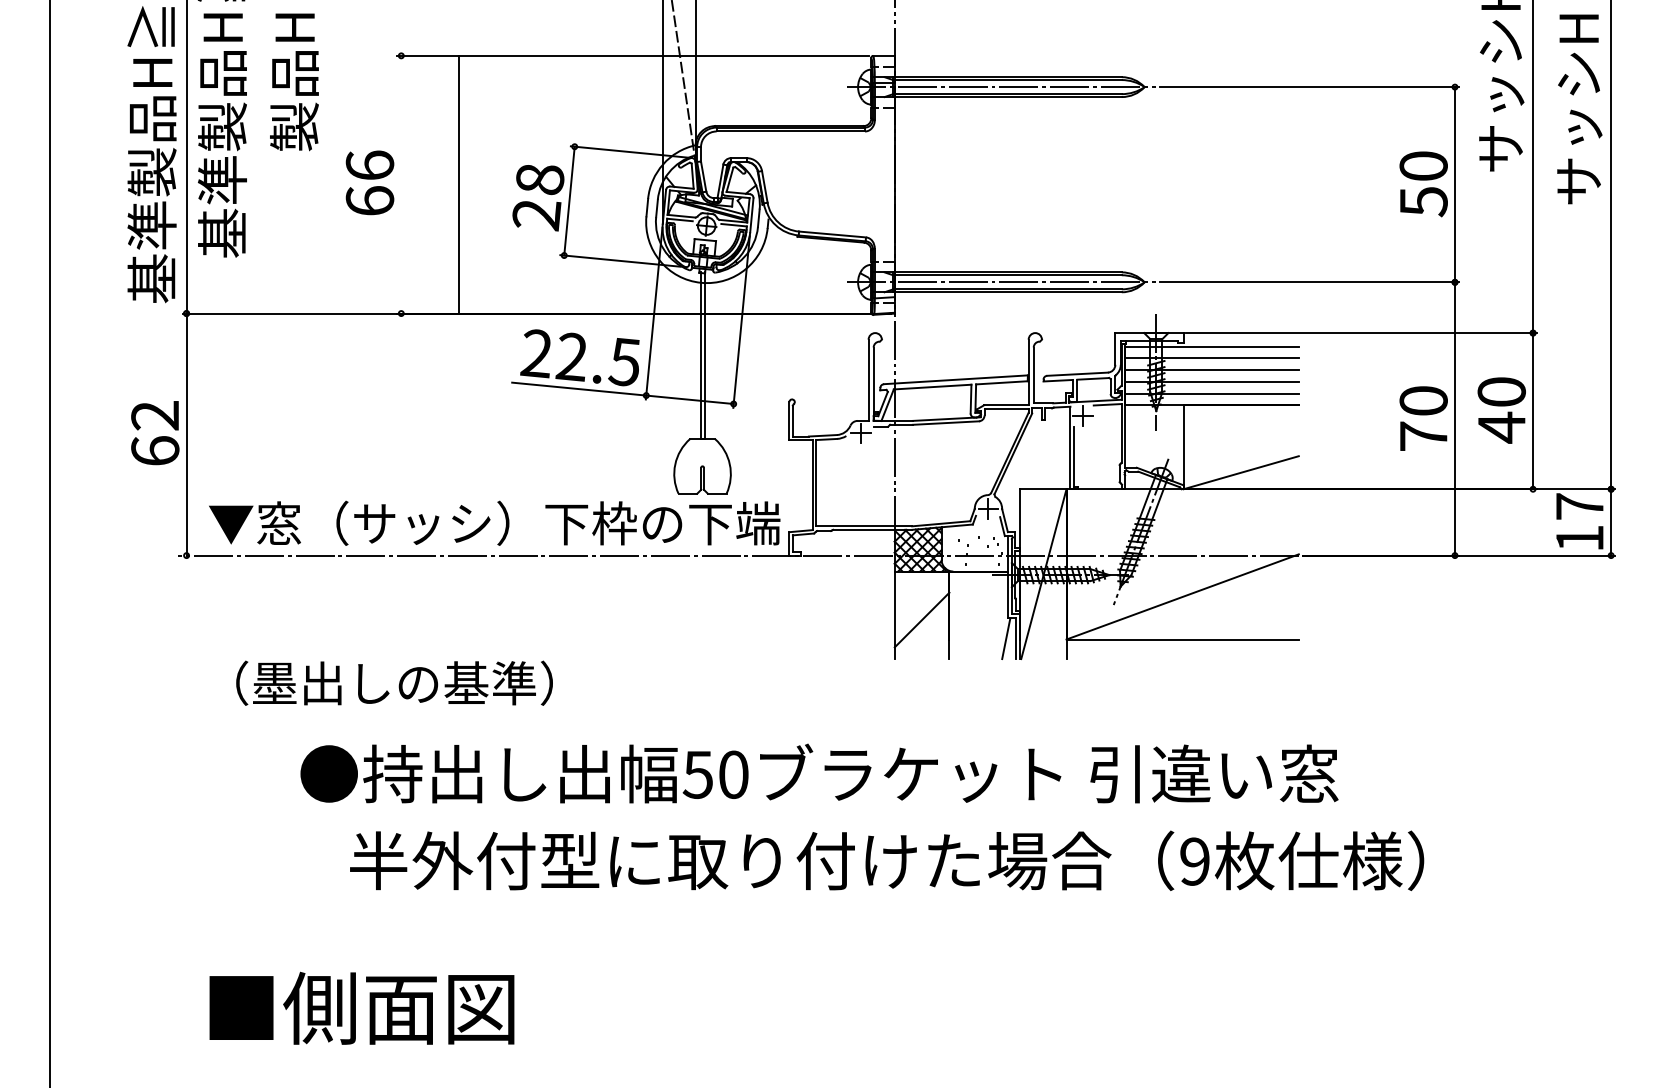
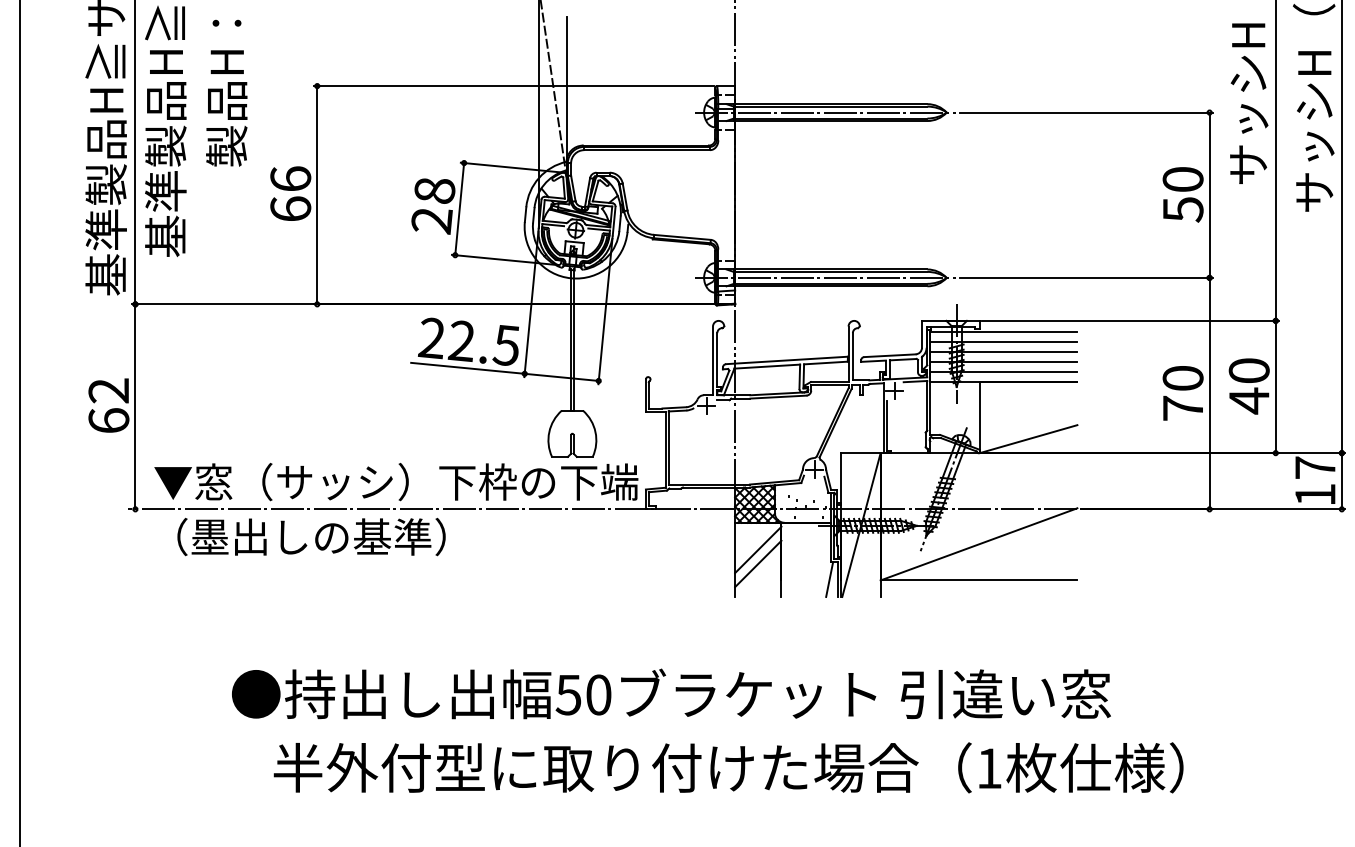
line: (459, 184) -> (317, 195), moved
line: (921, 603) -> (757, 549), added
text: (394, 682) -> (311, 536), moved
text: (1194, 861) -> (989, 768), 9 -> 1

